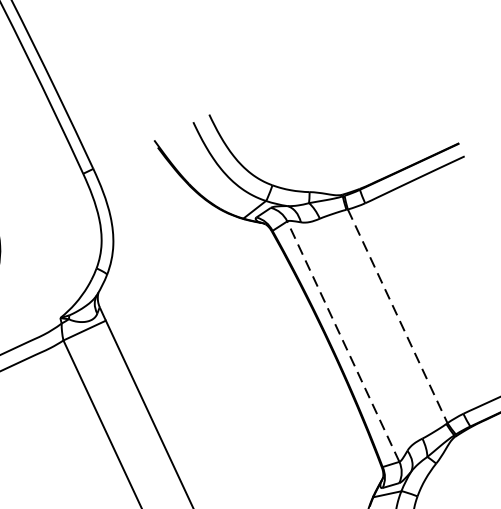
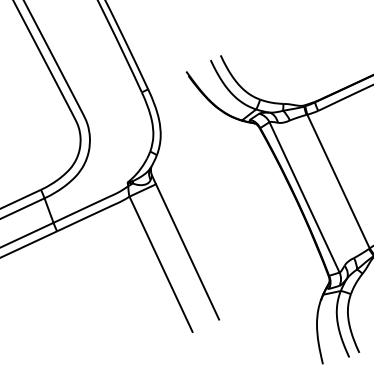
line: (397, 316) -> (338, 181), dashed -> solid
line: (343, 341) -> (304, 197), dashed -> solid

